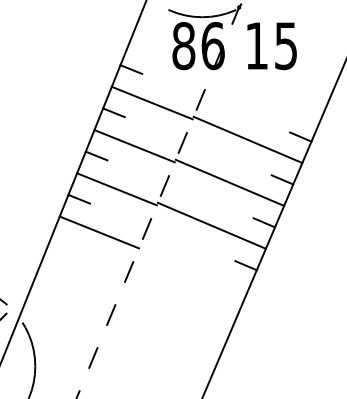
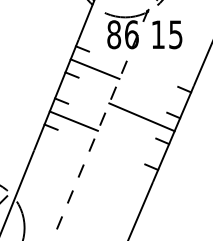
line: (247, 140) -> (152, 91), removed
line: (134, 145) -> (84, 94), removed
line: (210, 226) -> (130, 143), removed
line: (99, 231) -> (63, 146), removed

